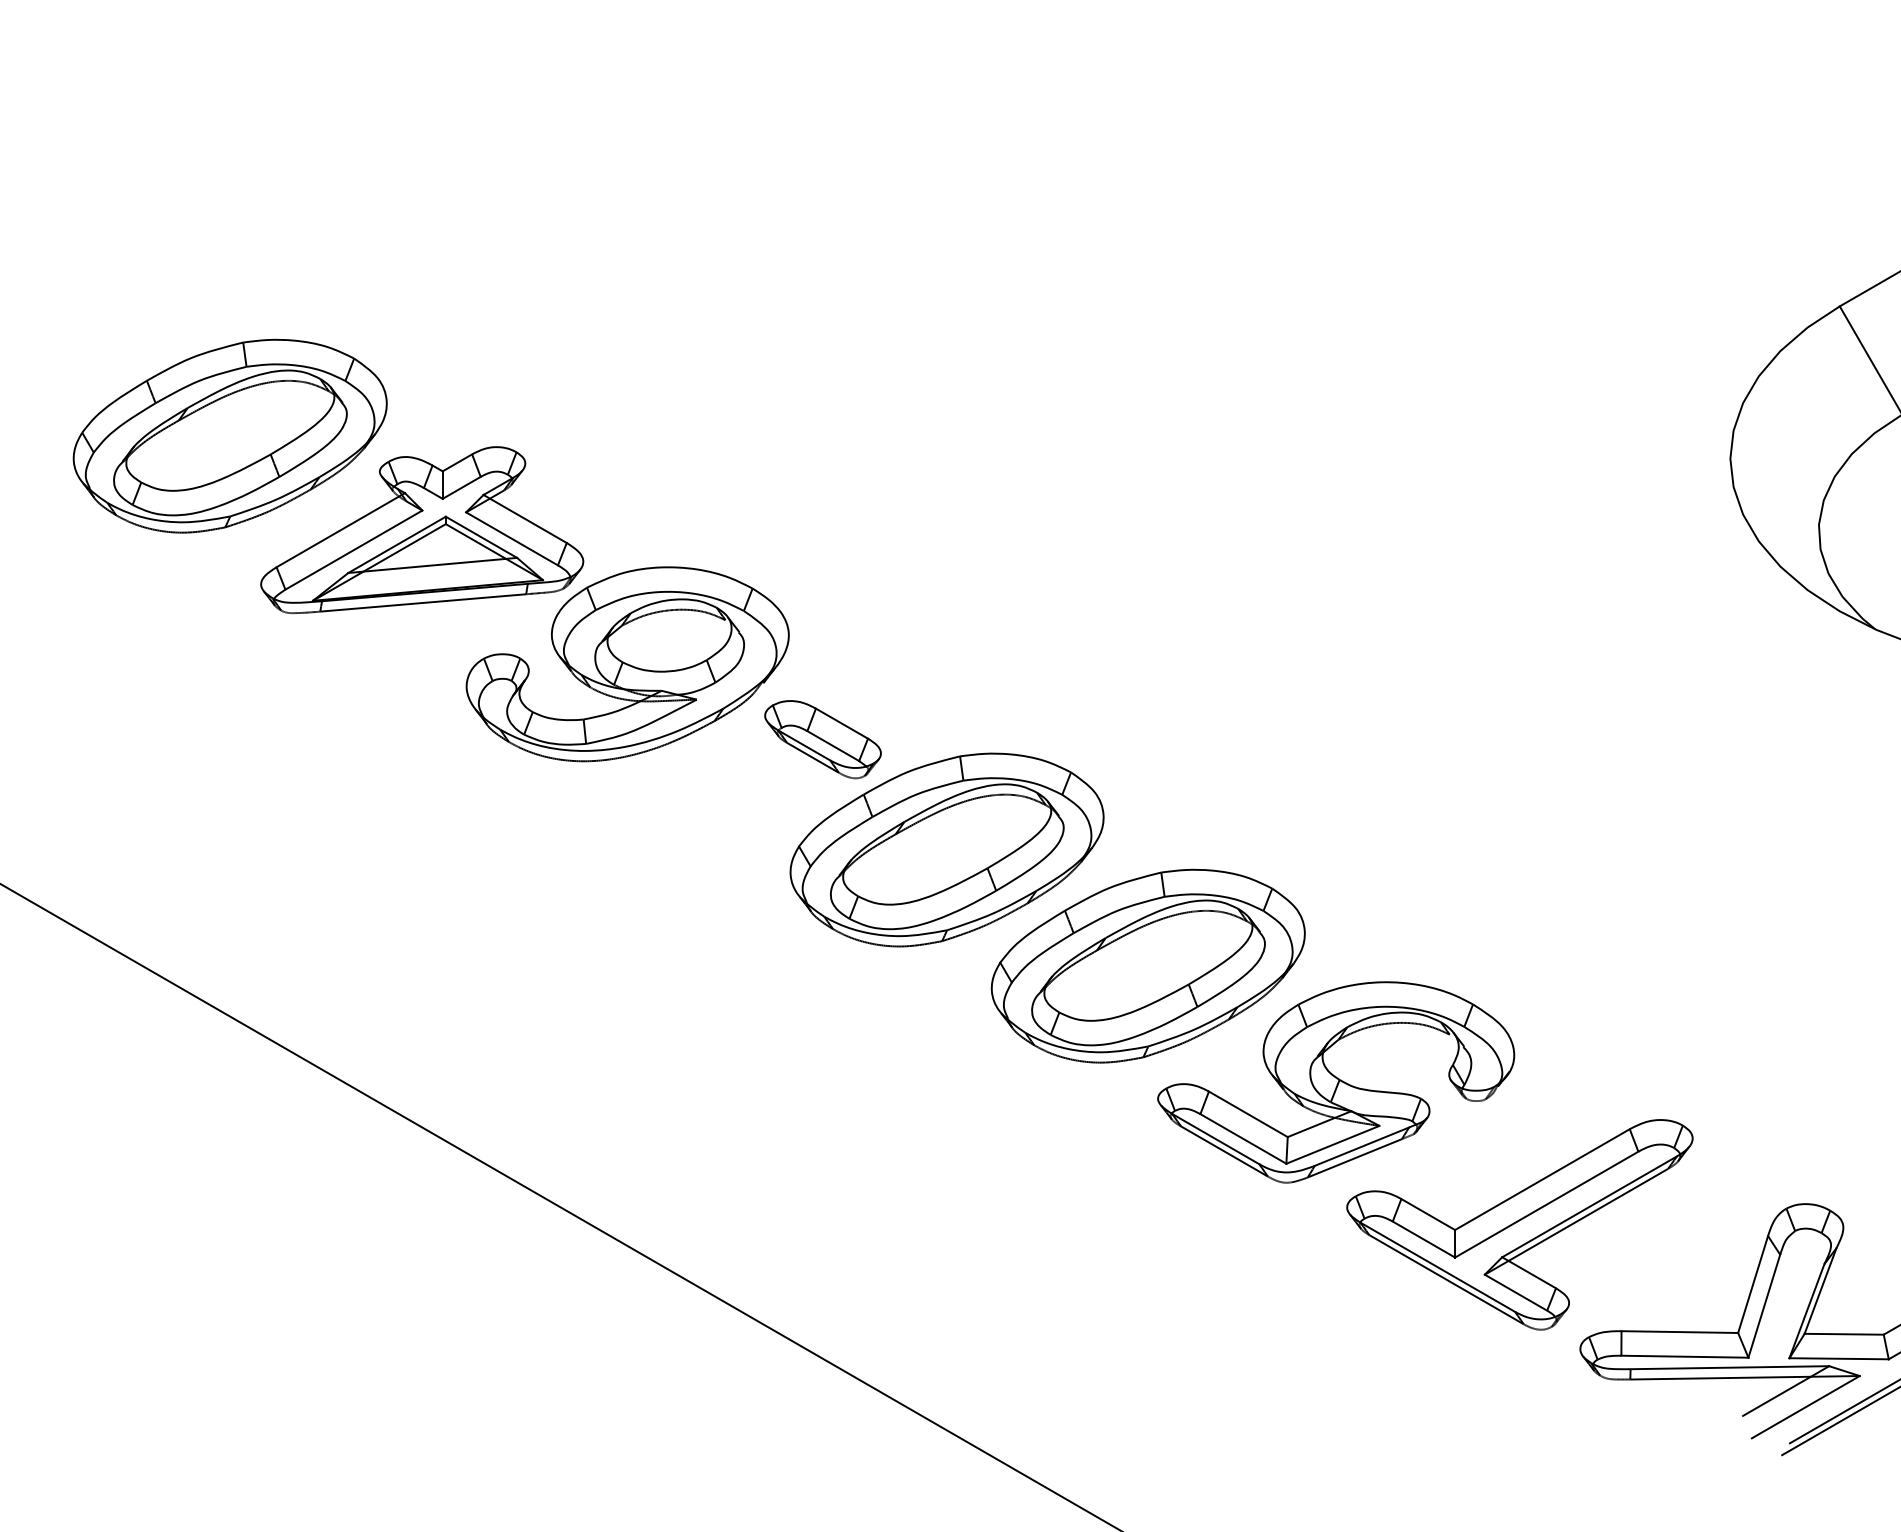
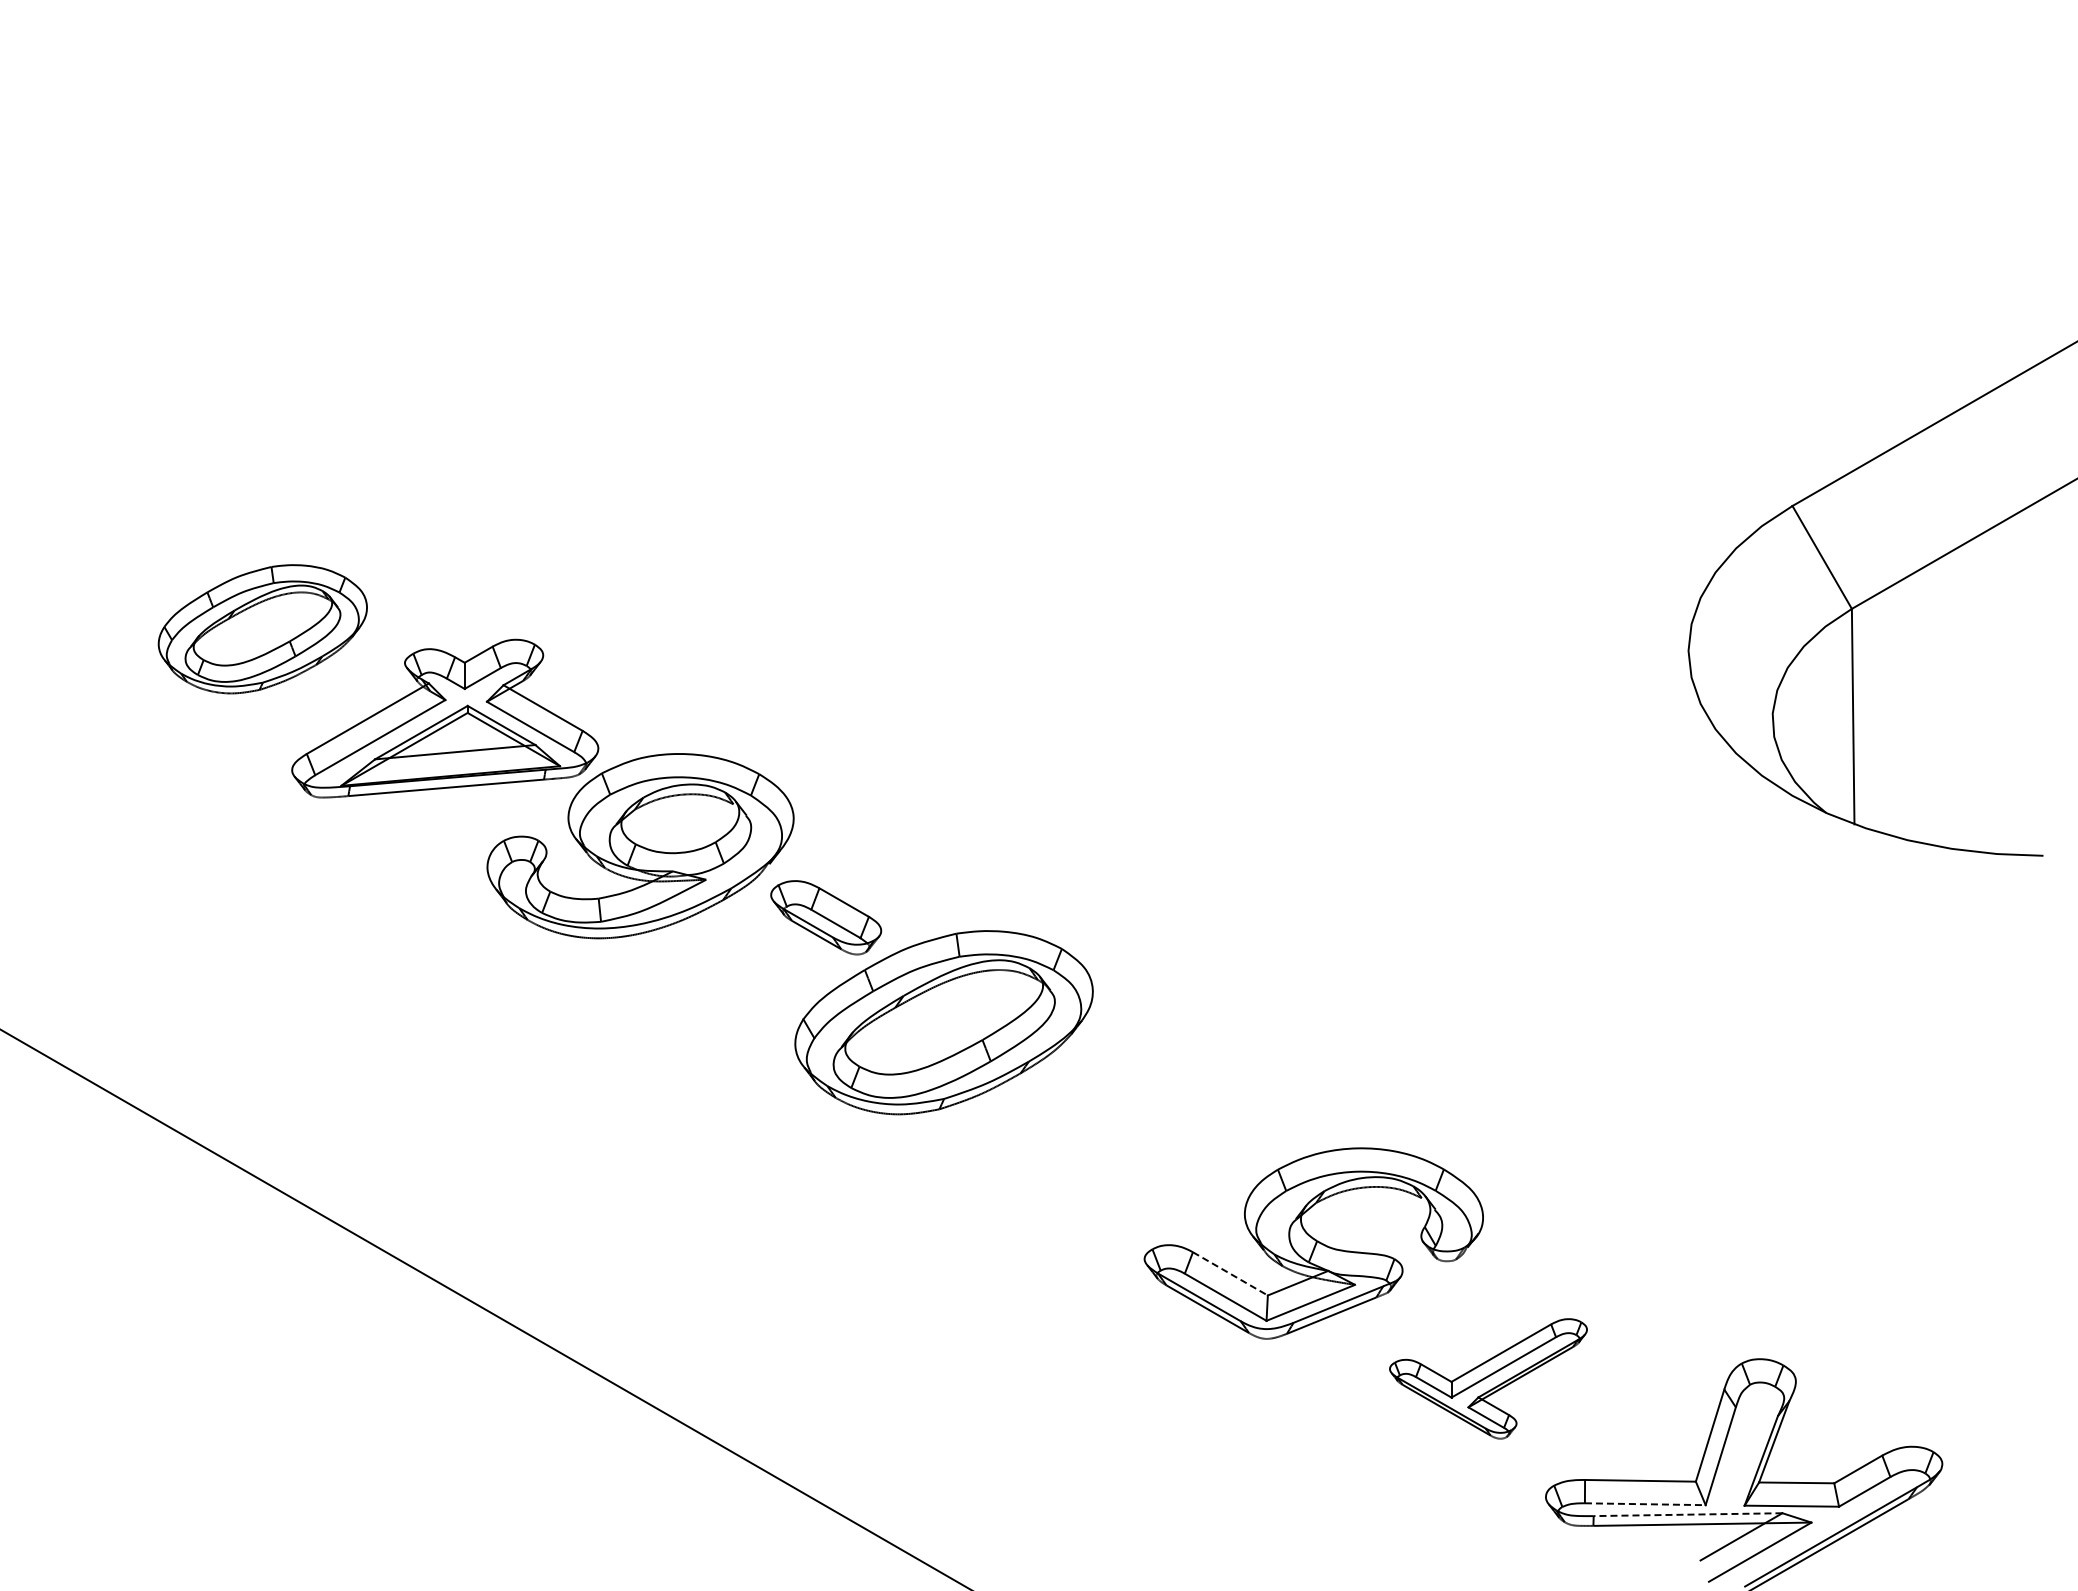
part: (229, 435) -> (262, 628), size x0.7
part: (1147, 965) -> (1134, 1132), removed
line: (1248, 1114) -> (1230, 1274), solid -> dashed
part: (1519, 1224) -> (1488, 1378), size x0.6
line: (1685, 1356) -> (1645, 1504), solid -> dashed
line: (1729, 1367) -> (1687, 1514), solid -> dashed

